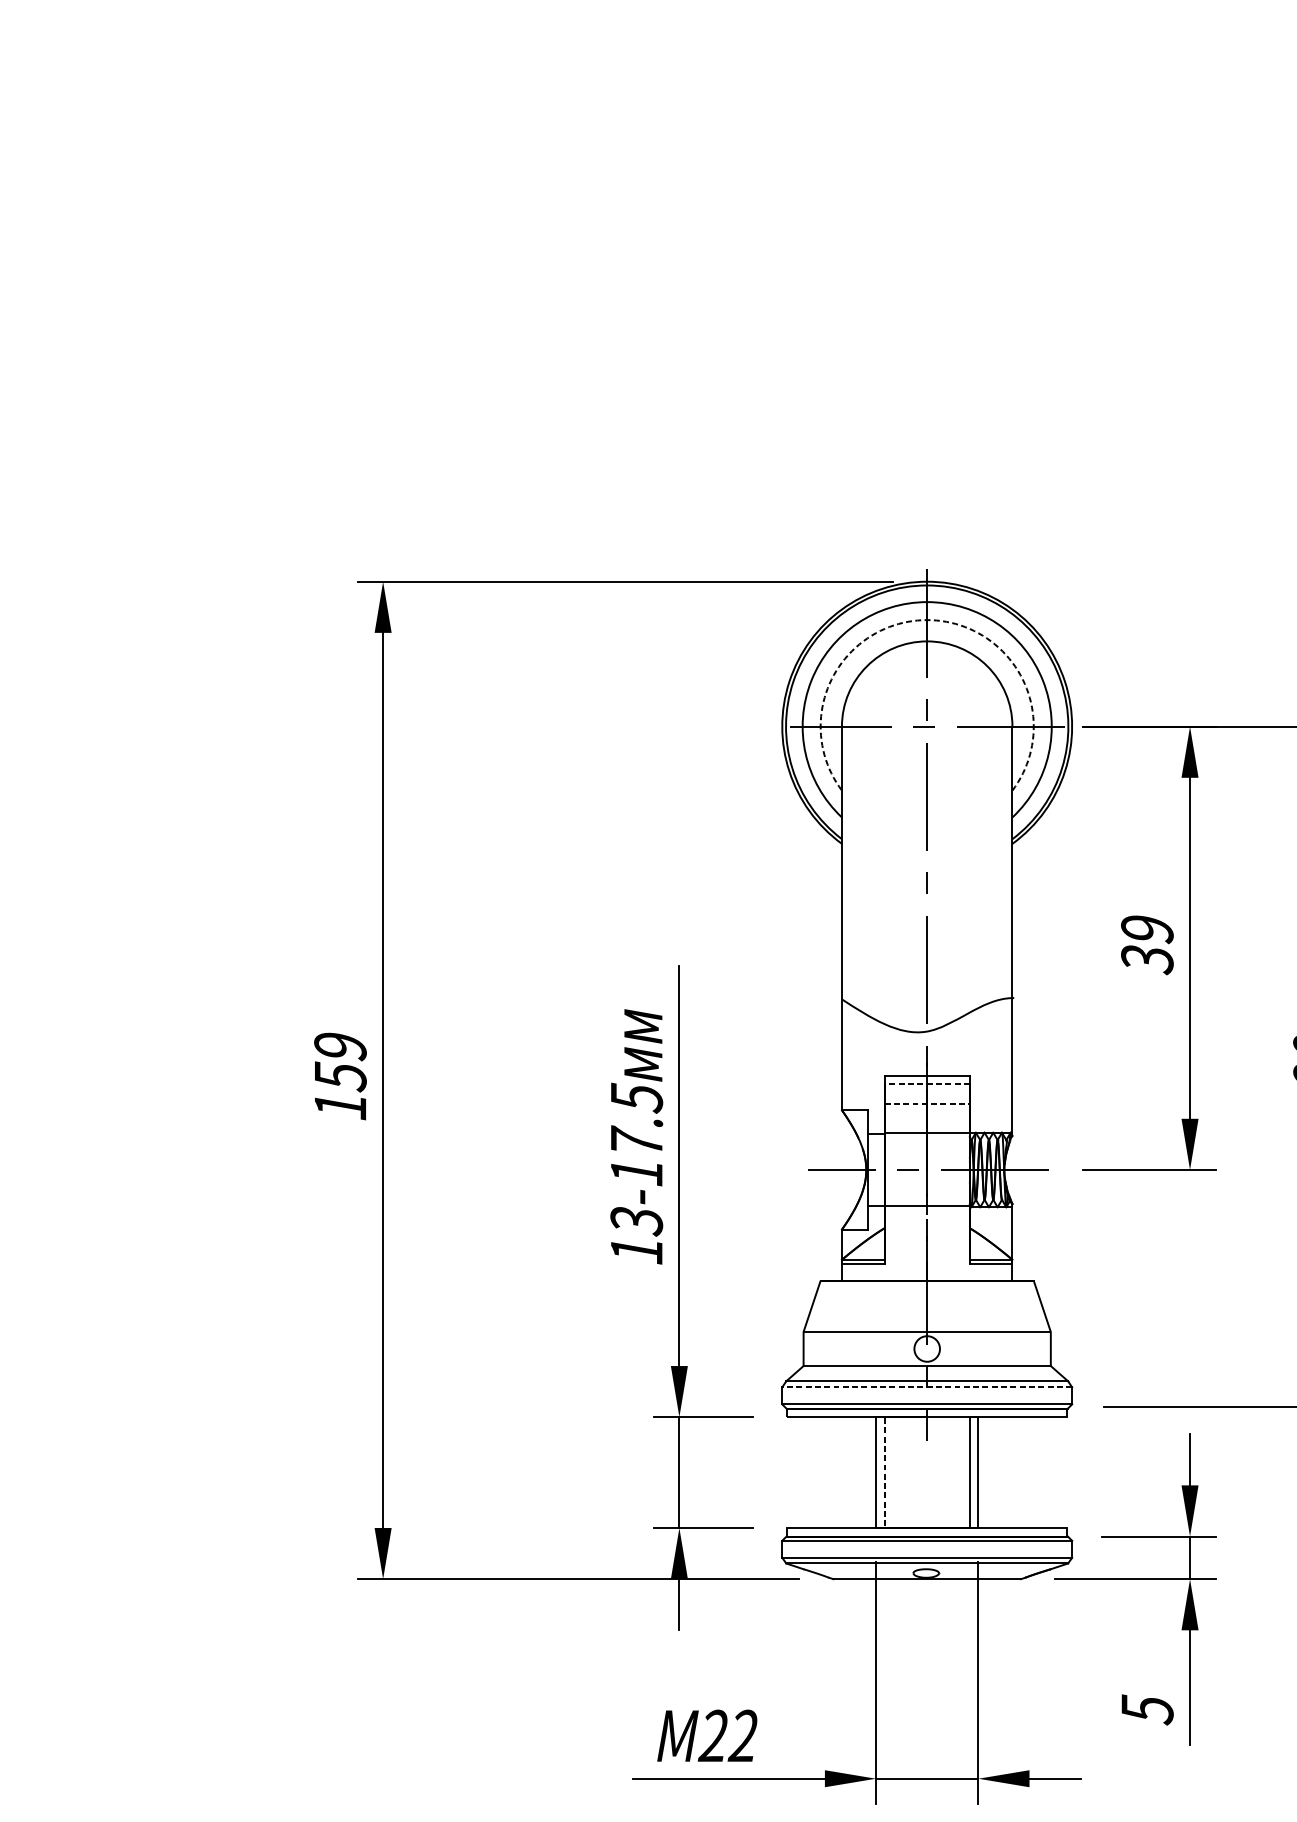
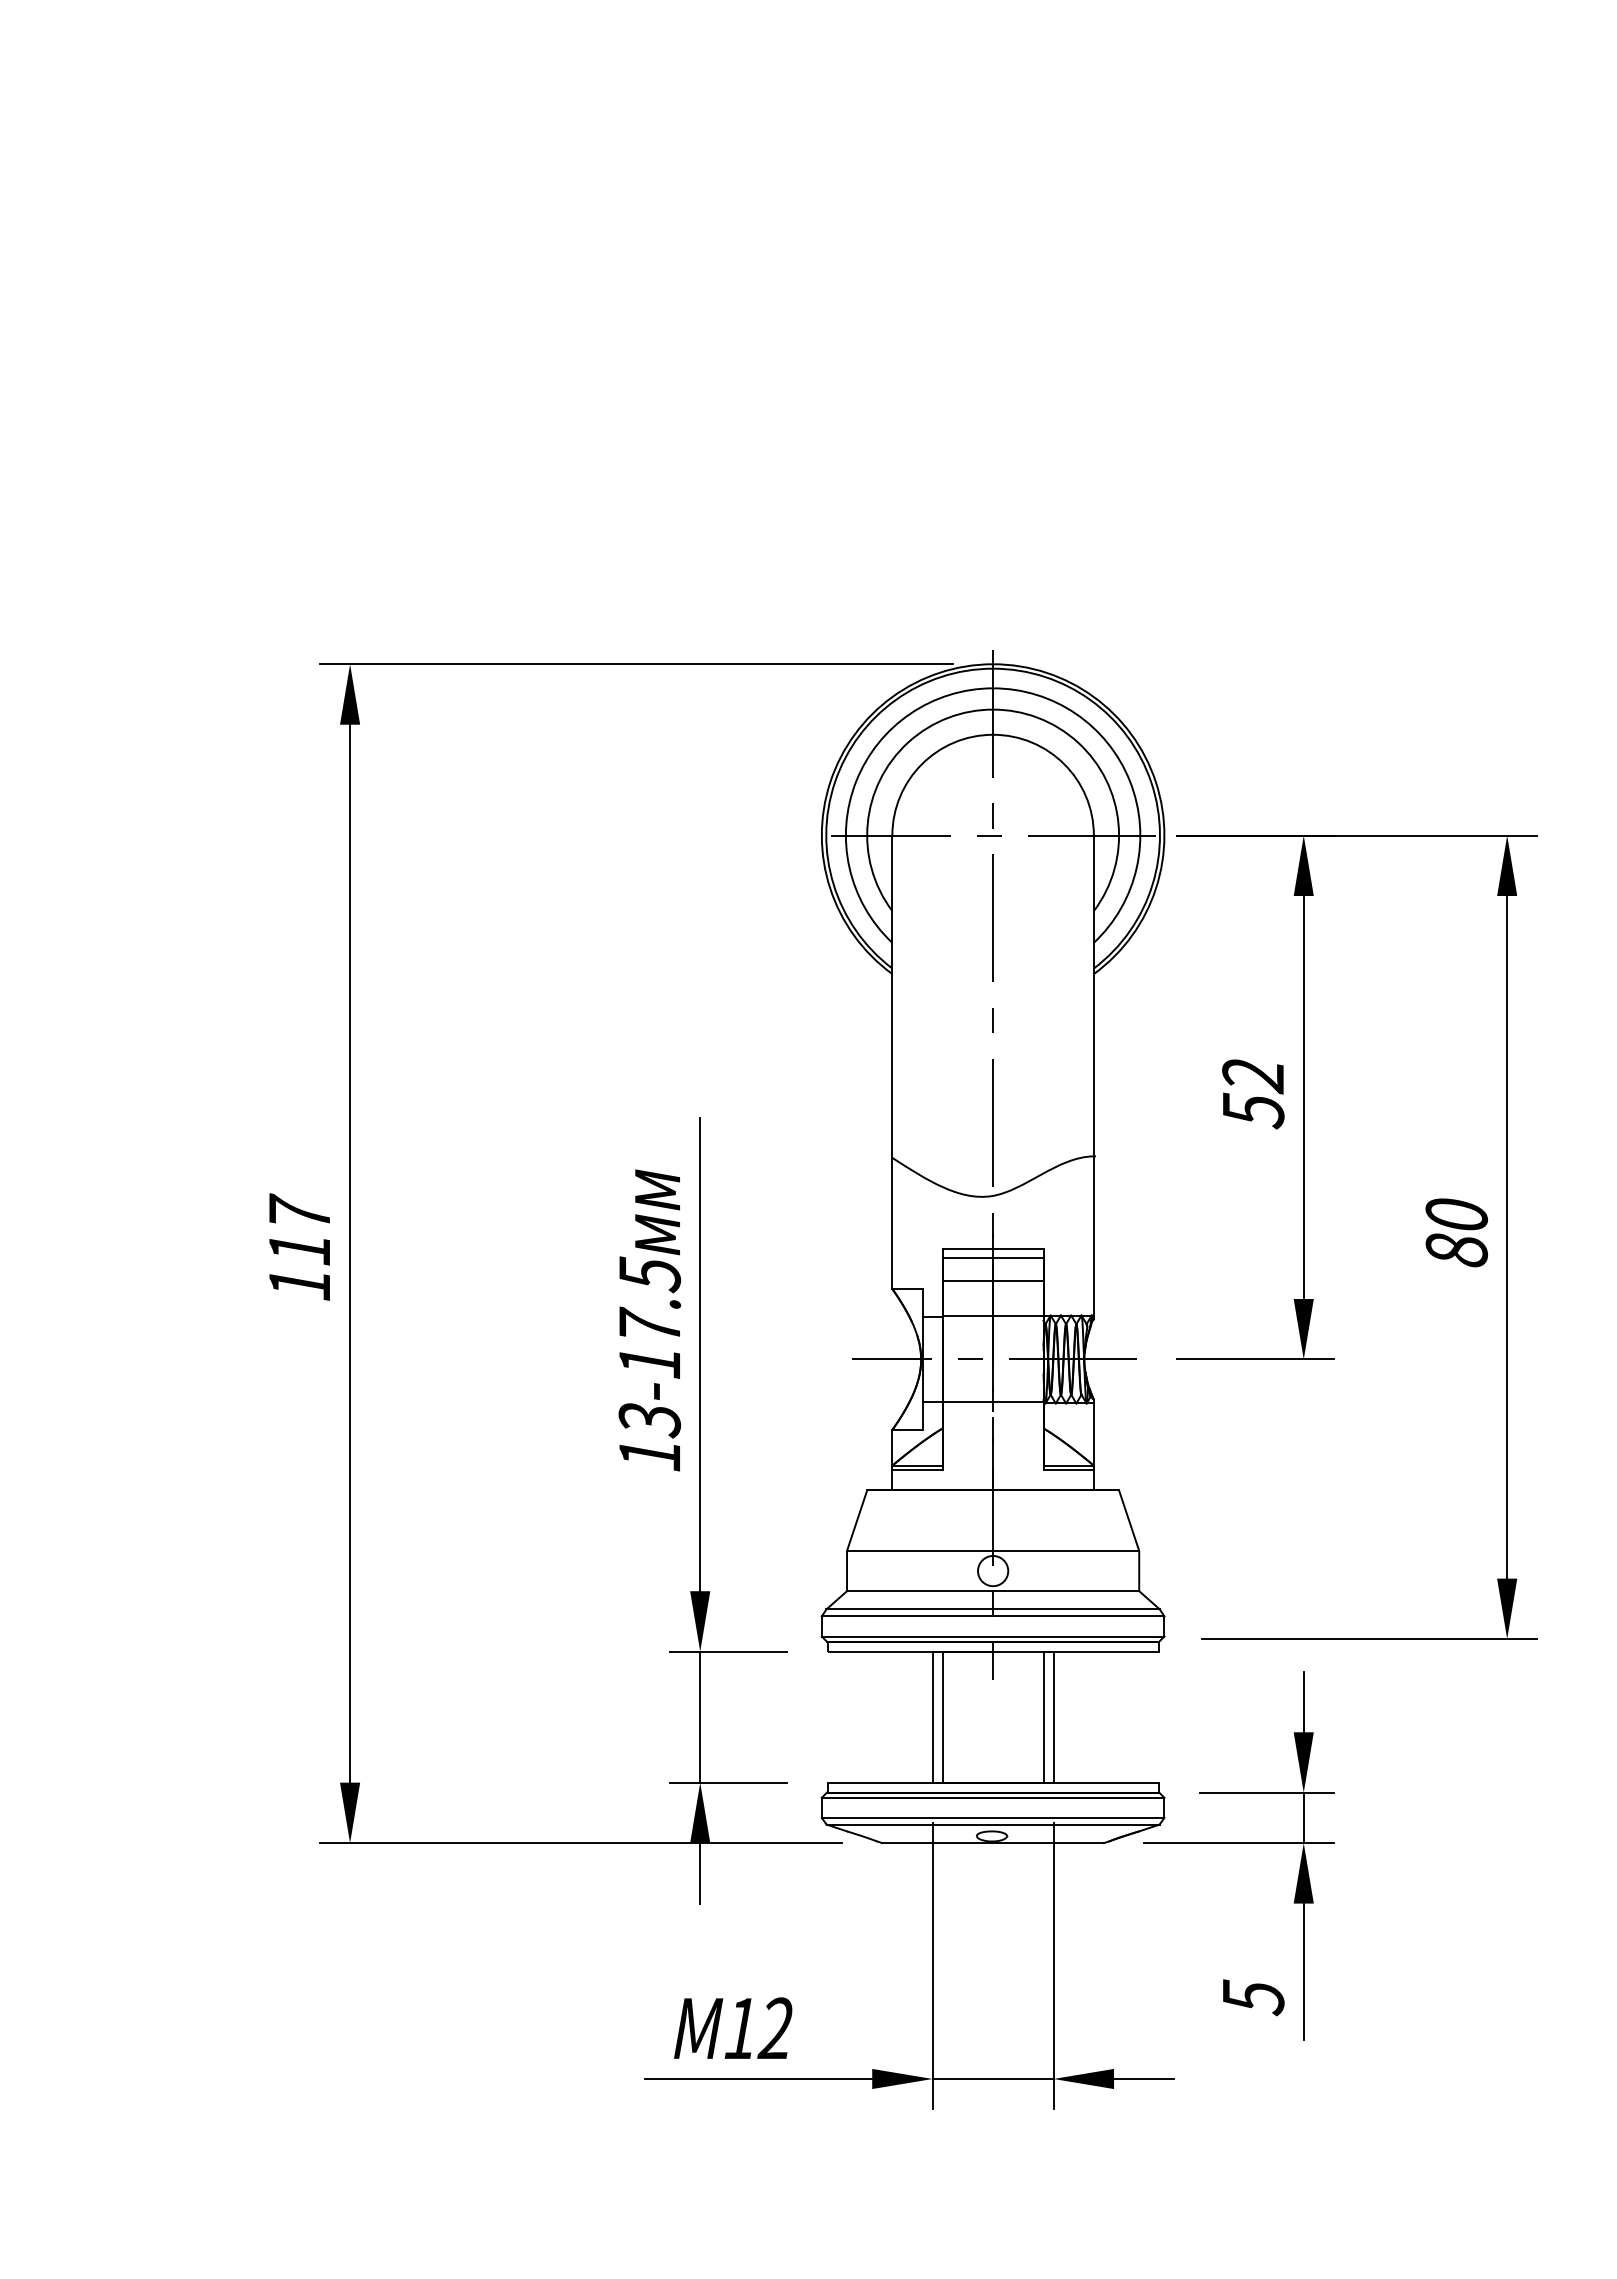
arc: (927, 620) -> (993, 709), dashed -> solid
text: (1147, 944) -> (1253, 1093), 39 -> 52
text: (340, 1060) -> (299, 1230), 159 -> 117
line: (926, 1084) -> (992, 1258), dashed -> solid
line: (927, 1103) -> (993, 1281), dashed -> solid
line: (926, 1387) -> (992, 1616), dashed -> solid
line: (884, 1467) -> (942, 1711), dashed -> solid
text: (712, 1735) -> (739, 2027), M22 -> M12

